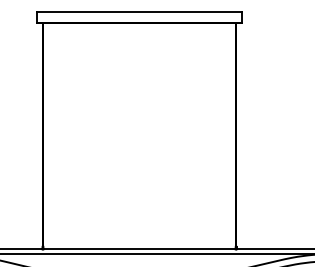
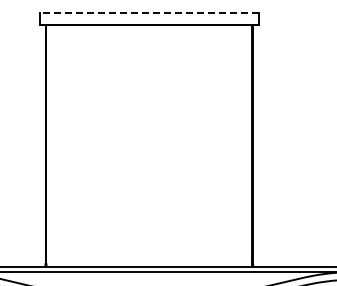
line: (139, 11) -> (149, 12), solid -> dashed

